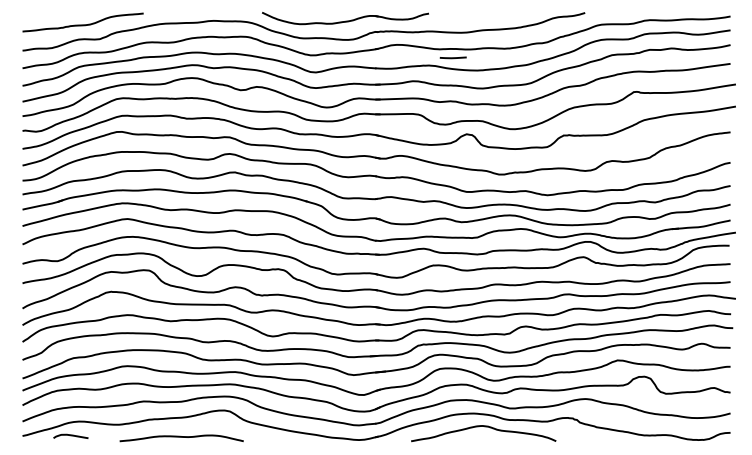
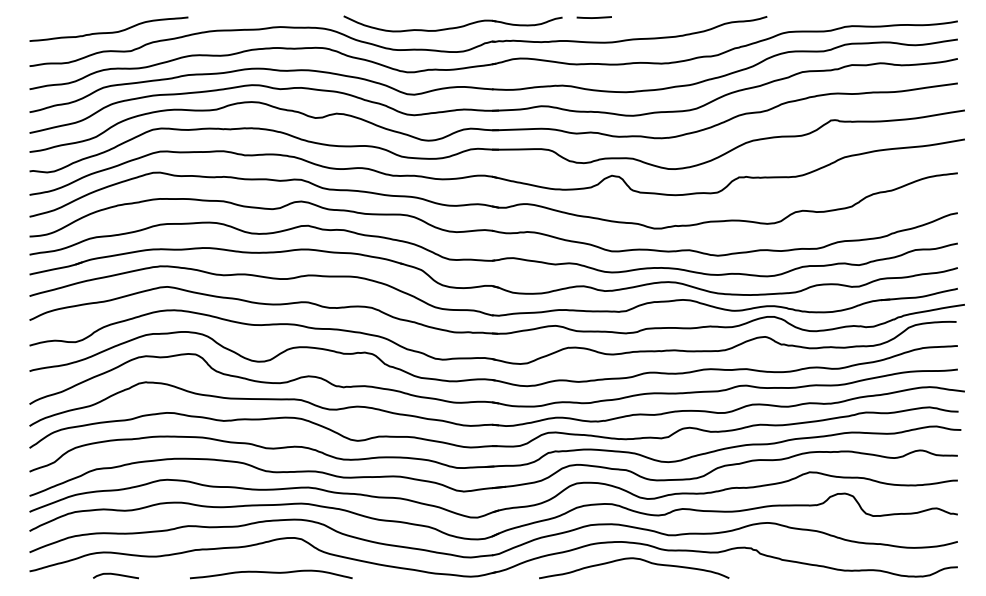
line: (452, 57) -> (593, 17), moved
curve: (70, 436) -> (115, 575), moved
curve: (181, 437) -> (271, 573), moved

